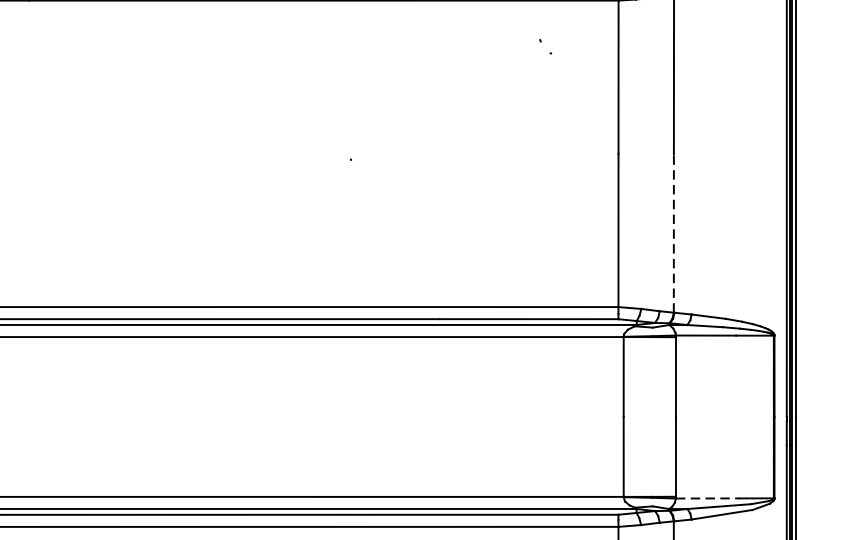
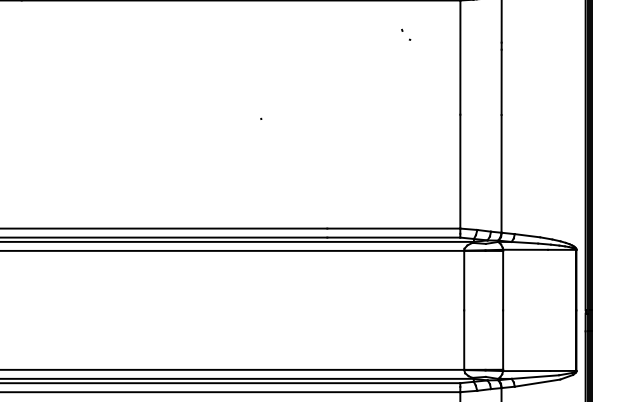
line: (673, 233) -> (501, 173), dashed -> solid
line: (707, 499) -> (526, 371), dashed -> solid

